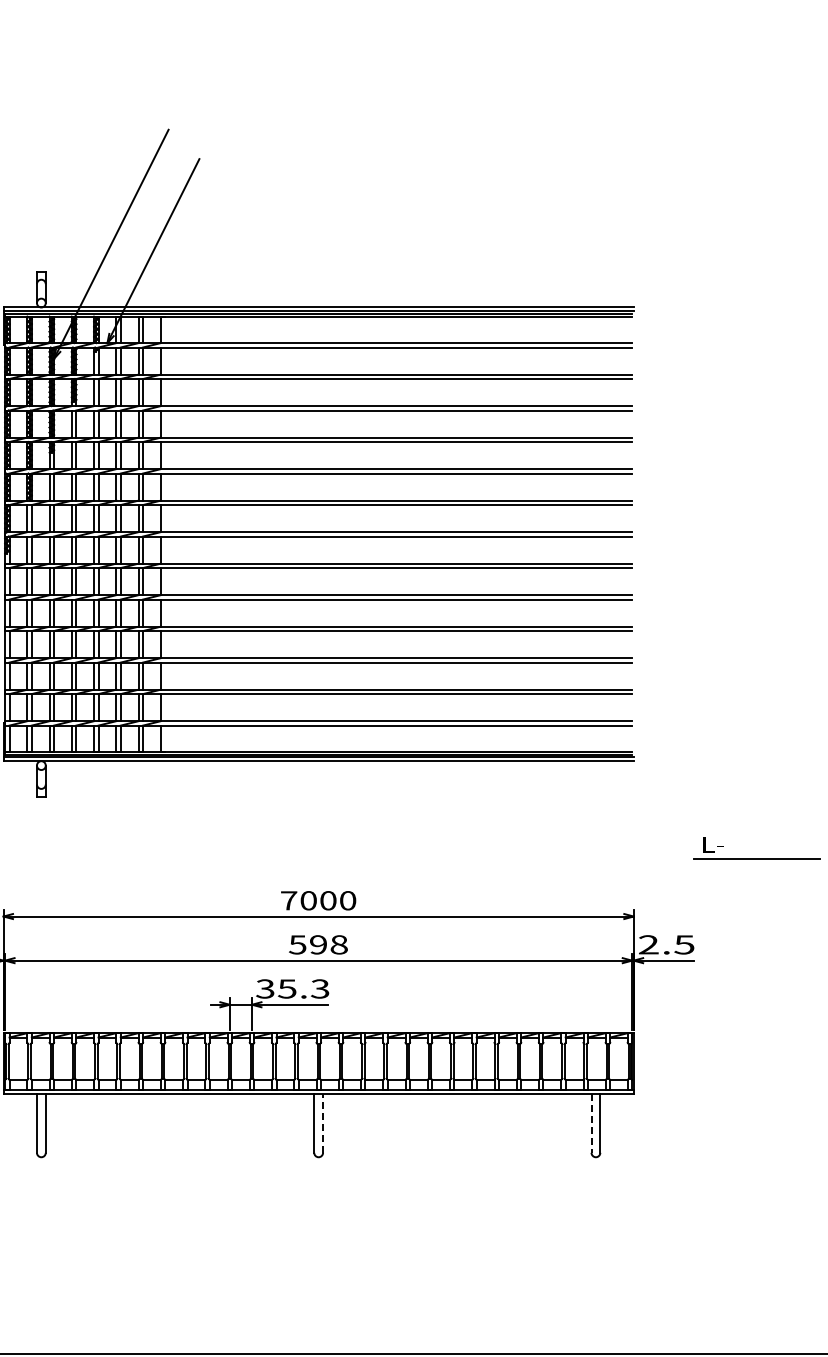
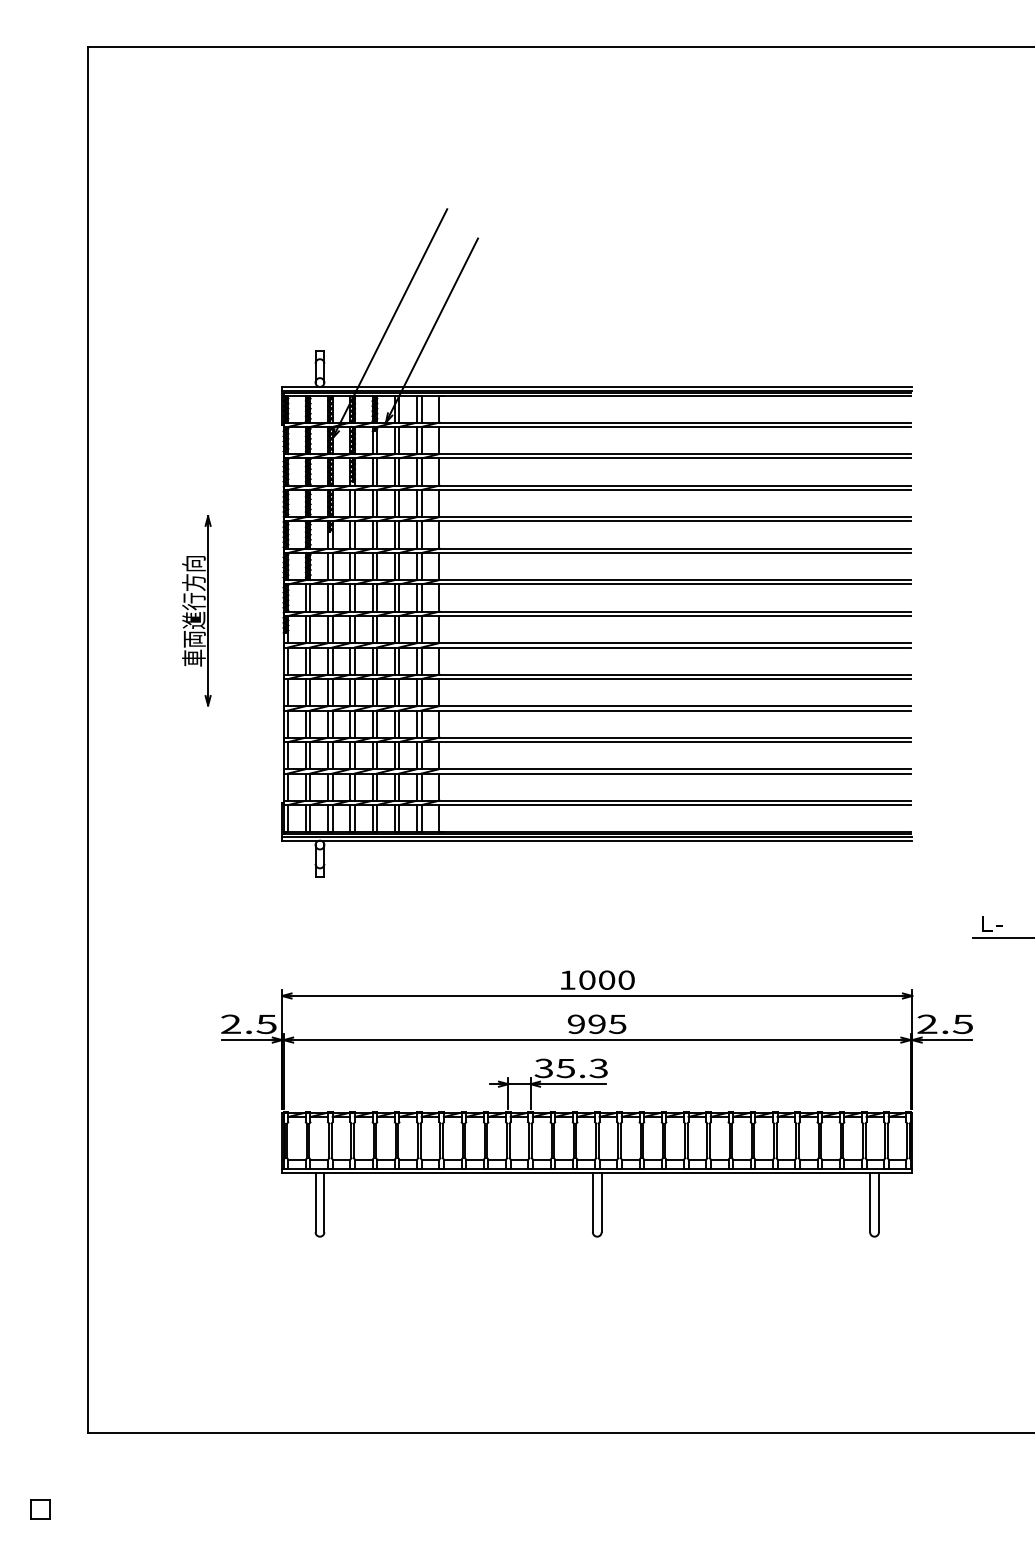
text: (288, 900) -> (567, 979), 7000 -> 1000
text: (317, 944) -> (596, 1023), 598 -> 995
line: (322, 1123) -> (601, 1202), dashed -> solid
line: (591, 1123) -> (870, 1202), dashed -> solid

